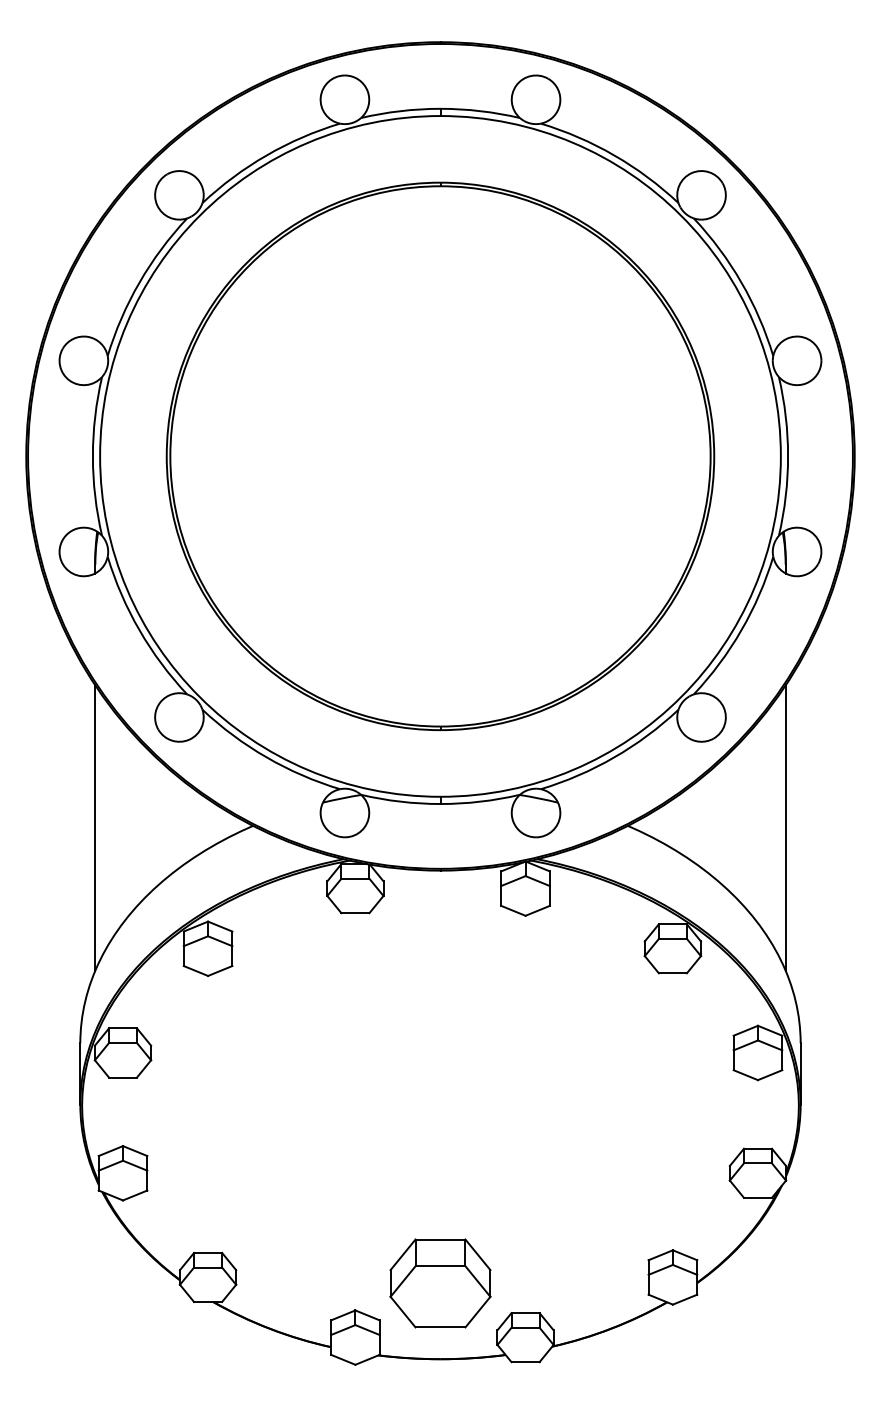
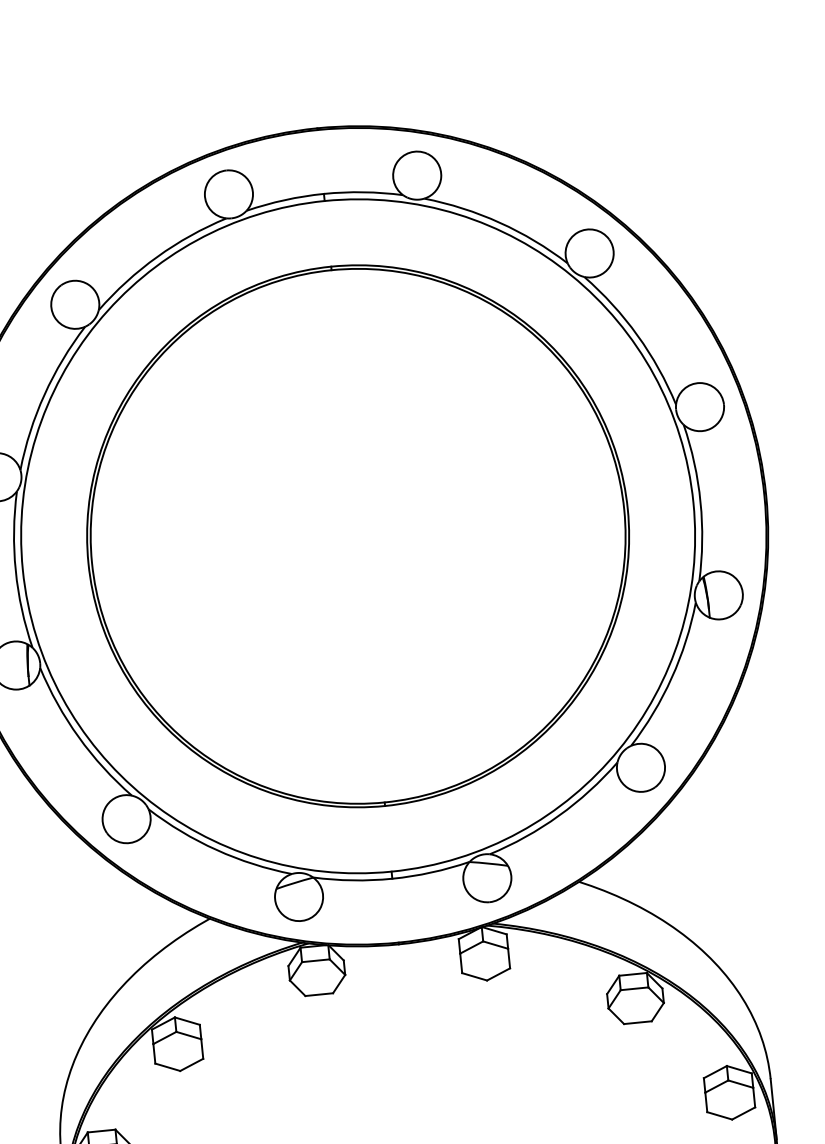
line: (95, 827) -> (54, 935), removed
line: (785, 827) -> (734, 867), removed

